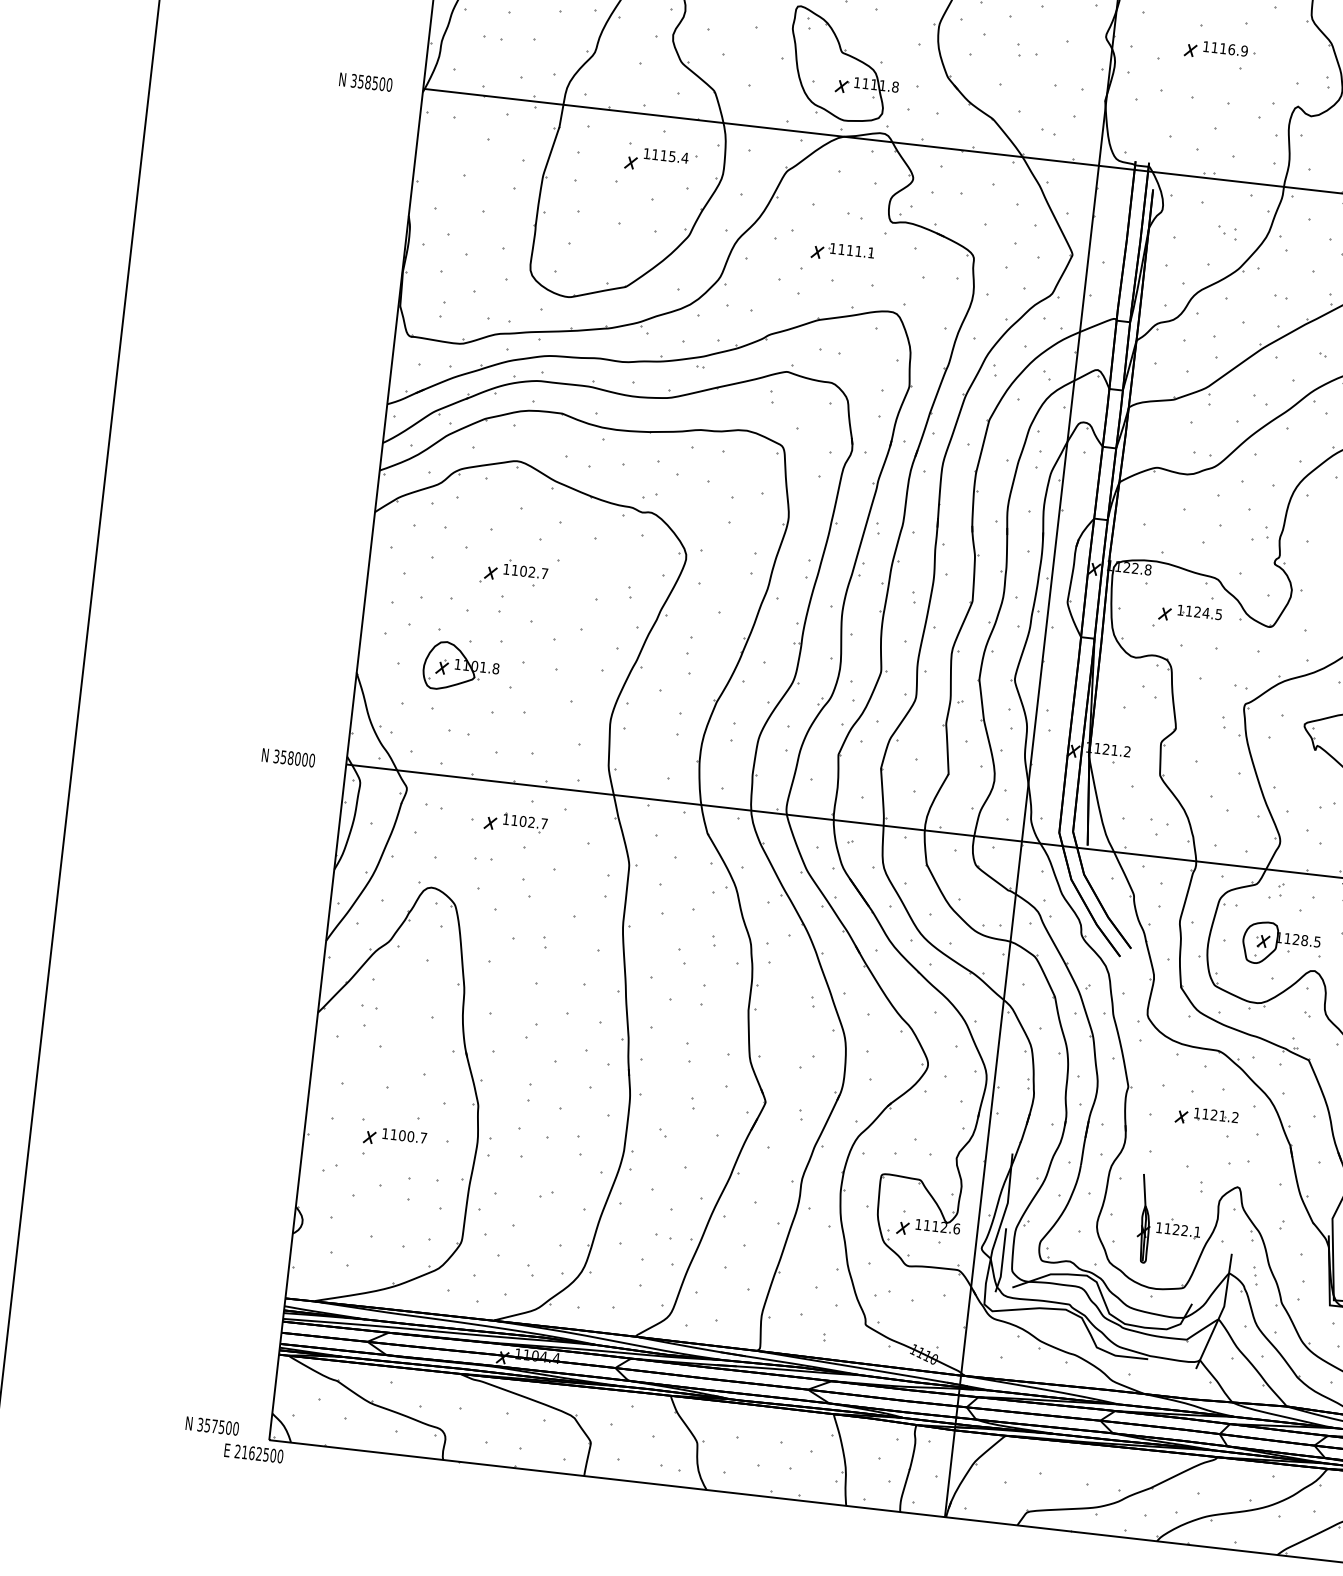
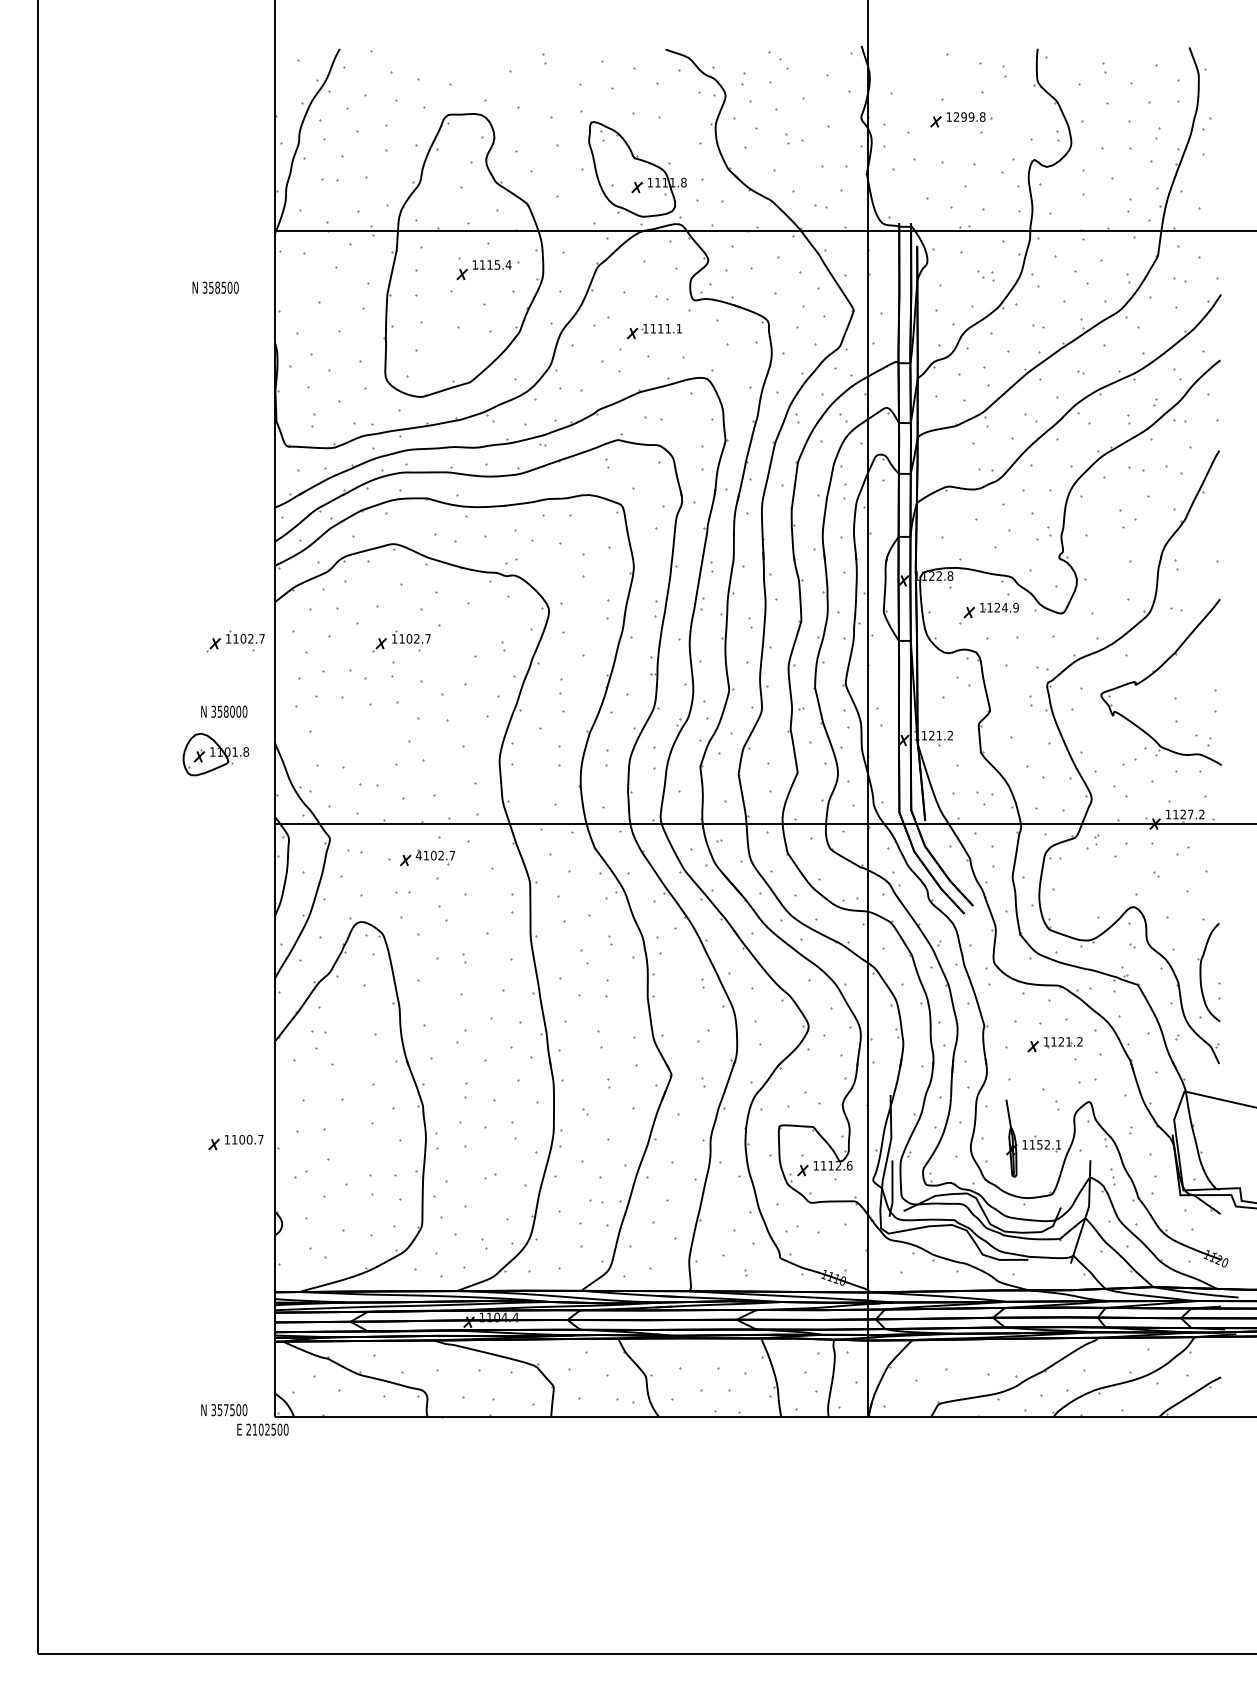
text: (1229, 48) -> (969, 116), 1116.9 -> 1299.8
text: (365, 81) -> (215, 287), moved
part: (324, 551) -> (235, 641), added
text: (1218, 614) -> (1015, 607), 1124.5 -> 1124.9
part: (460, 667) -> (215, 754), moved
text: (288, 757) -> (224, 711), moved
text: (505, 819) -> (418, 855), 1102.7 -> 4102.7
part: (1281, 944) -> (1102, 887), removed
part: (394, 1137) -> (235, 1142), moved
text: (1175, 1229) -> (1039, 1144), 1122.1 -> 1152.1
text: (252, 1453) -> (261, 1429), 2162500 -> 2102500

